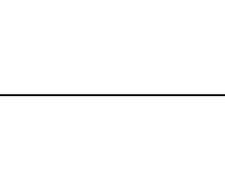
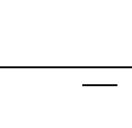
line: (156, 129) -> (99, 85), added

